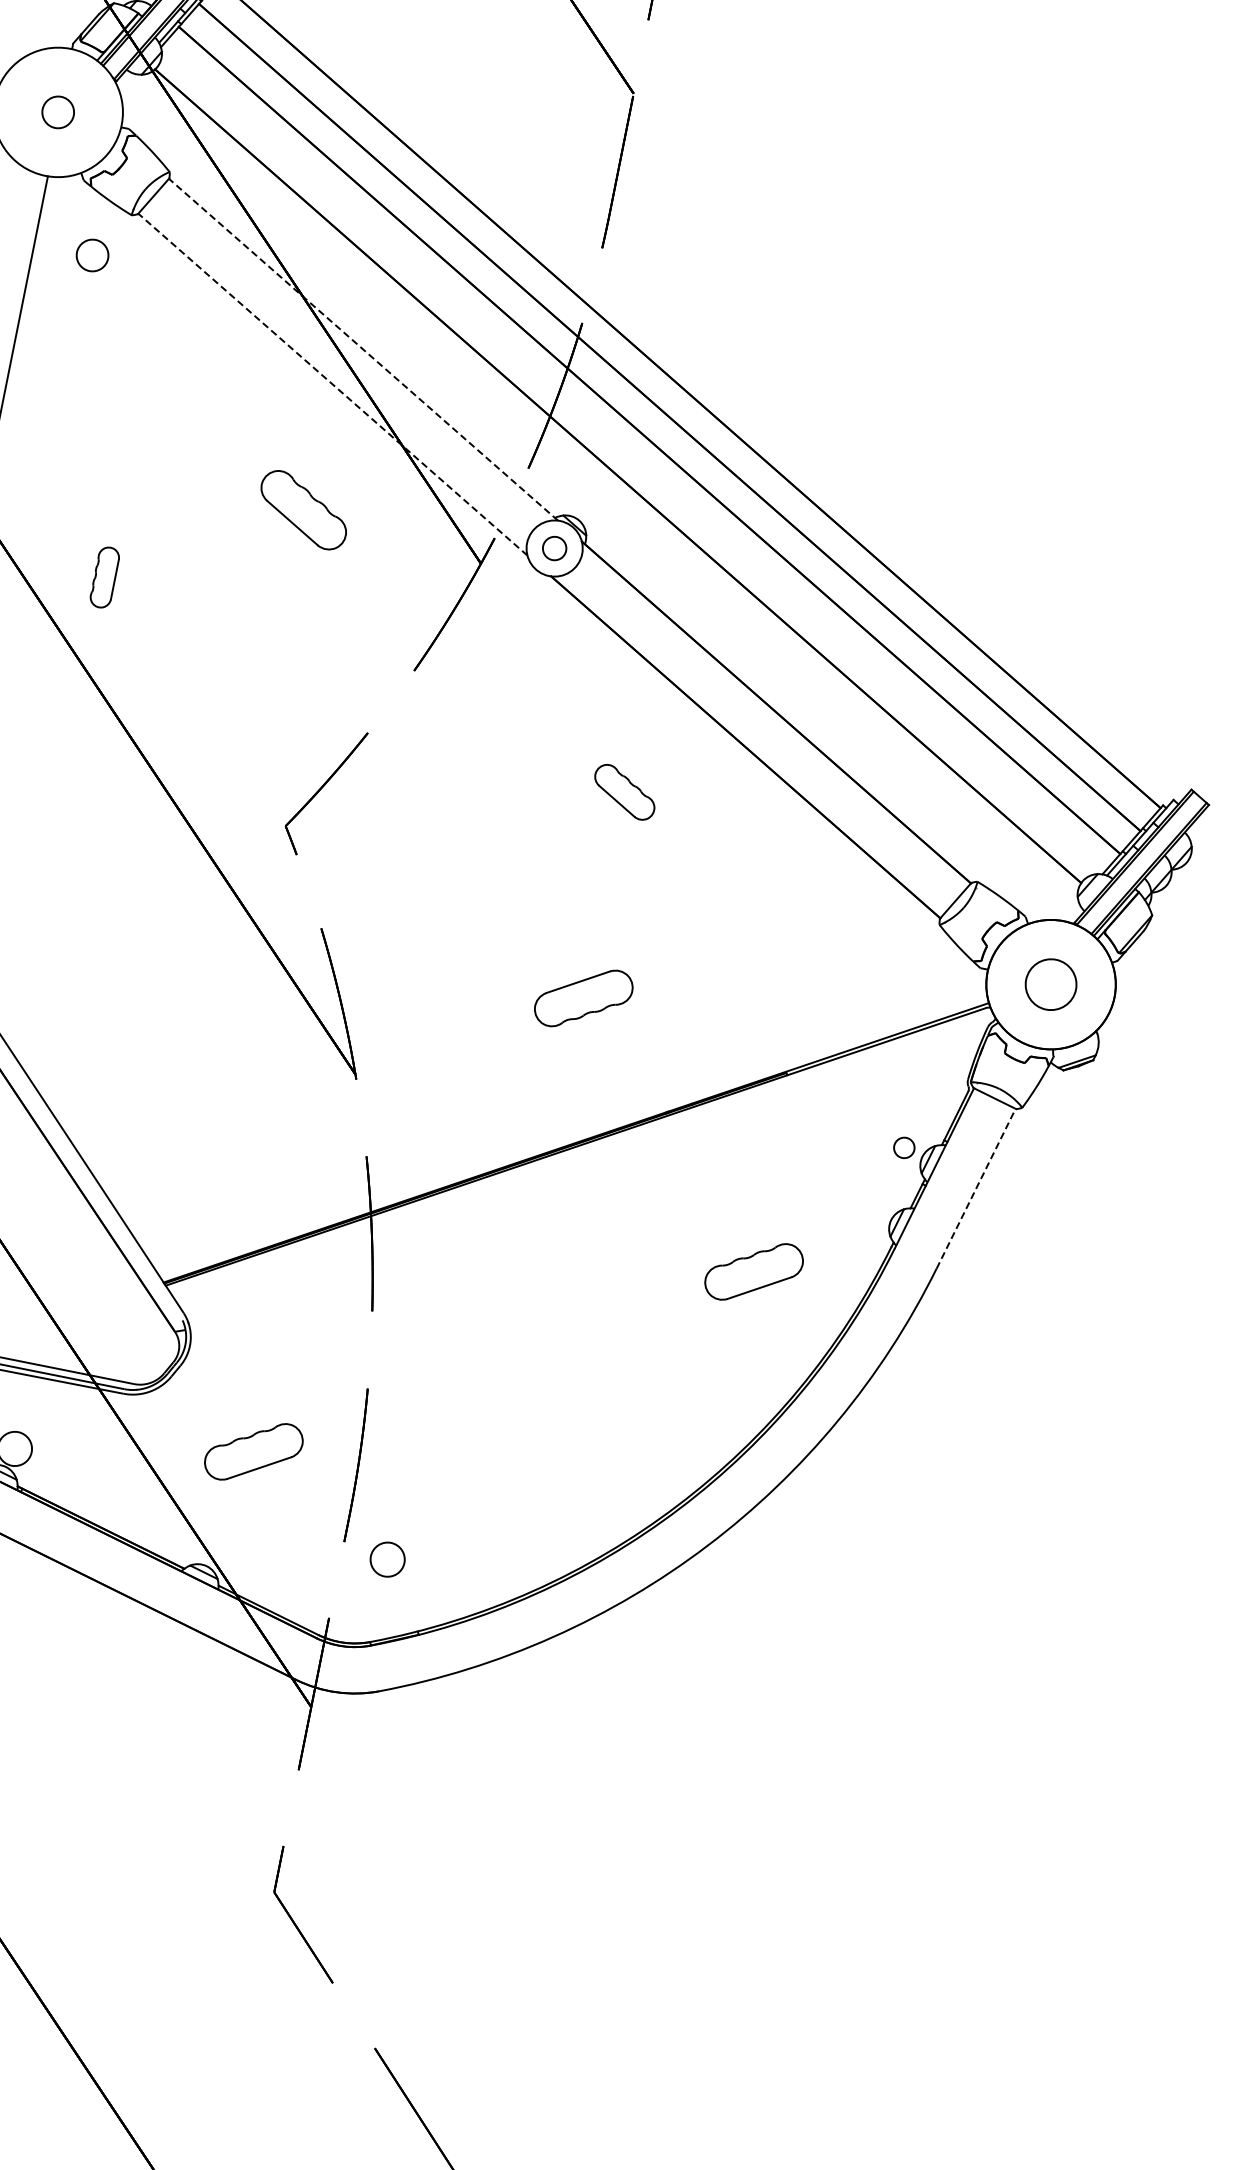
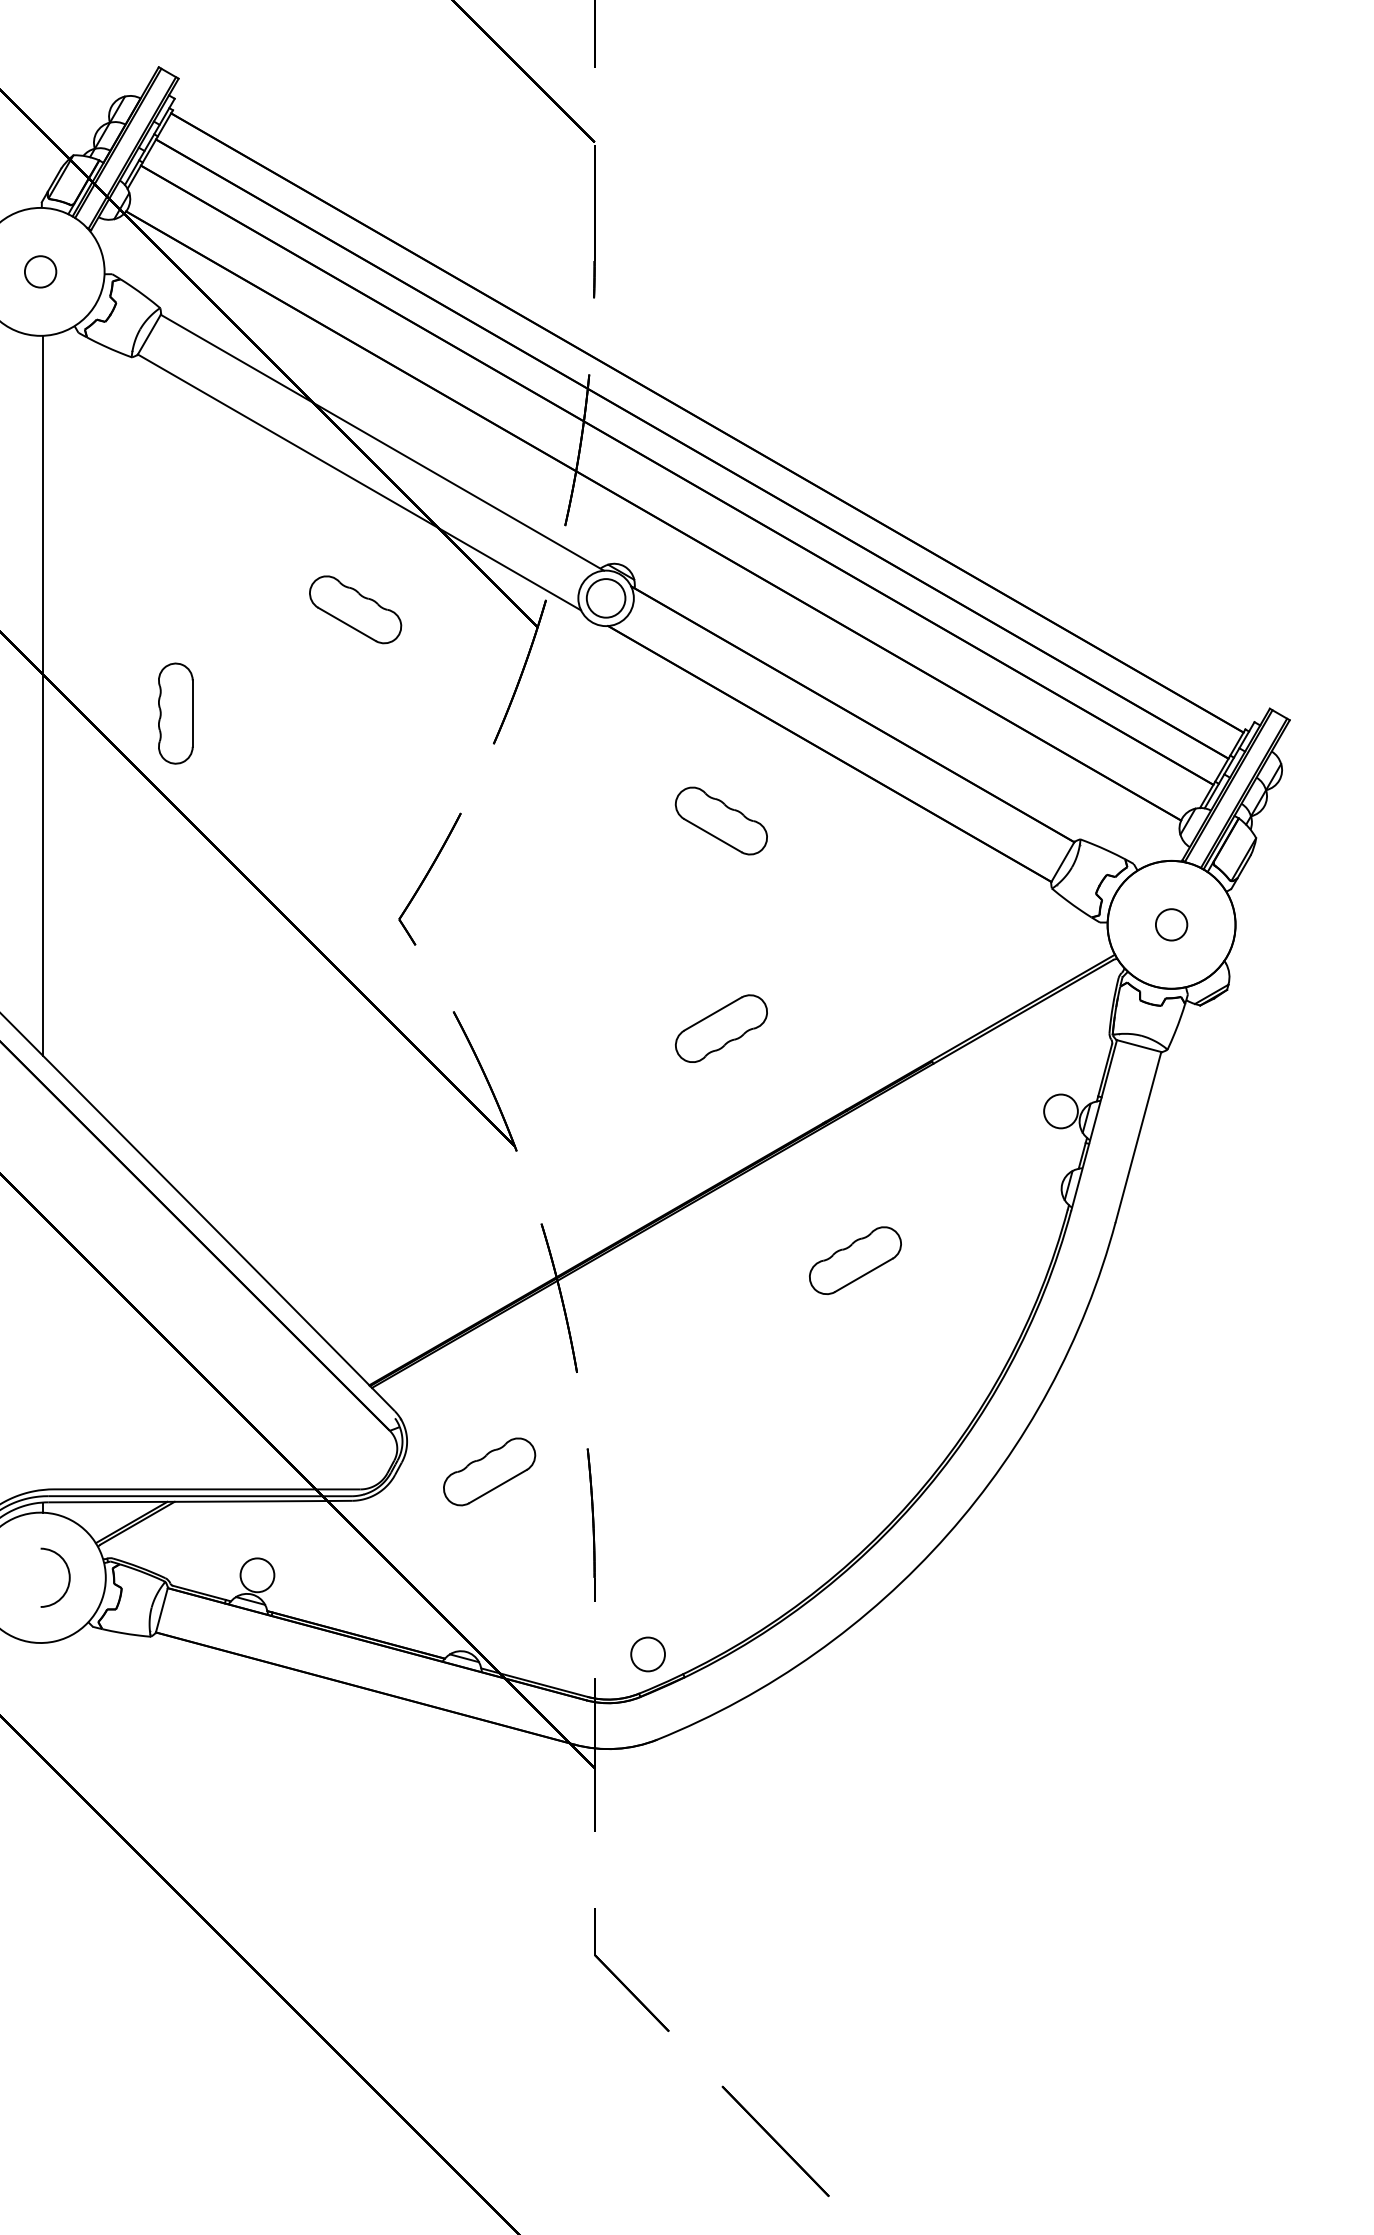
circle: (92, 255) -> (101, 403), removed
line: (363, 349) -> (382, 442), dashed -> solid
line: (332, 384) -> (359, 482), dashed -> solid
circle: (554, 548) -> (605, 598), size x1.67
part: (104, 577) -> (175, 713), size x1.67
part: (624, 791) -> (720, 820), size x1.43
circle: (1051, 984) -> (1171, 924), size x0.62
circle: (903, 1147) -> (1060, 1111), size x1.67
line: (976, 1188) -> (1138, 1136), dashed -> solid
part: (754, 1271) -> (855, 1260), moved
part: (253, 1451) -> (489, 1471), moved
circle: (387, 1559) -> (647, 1654), moved

